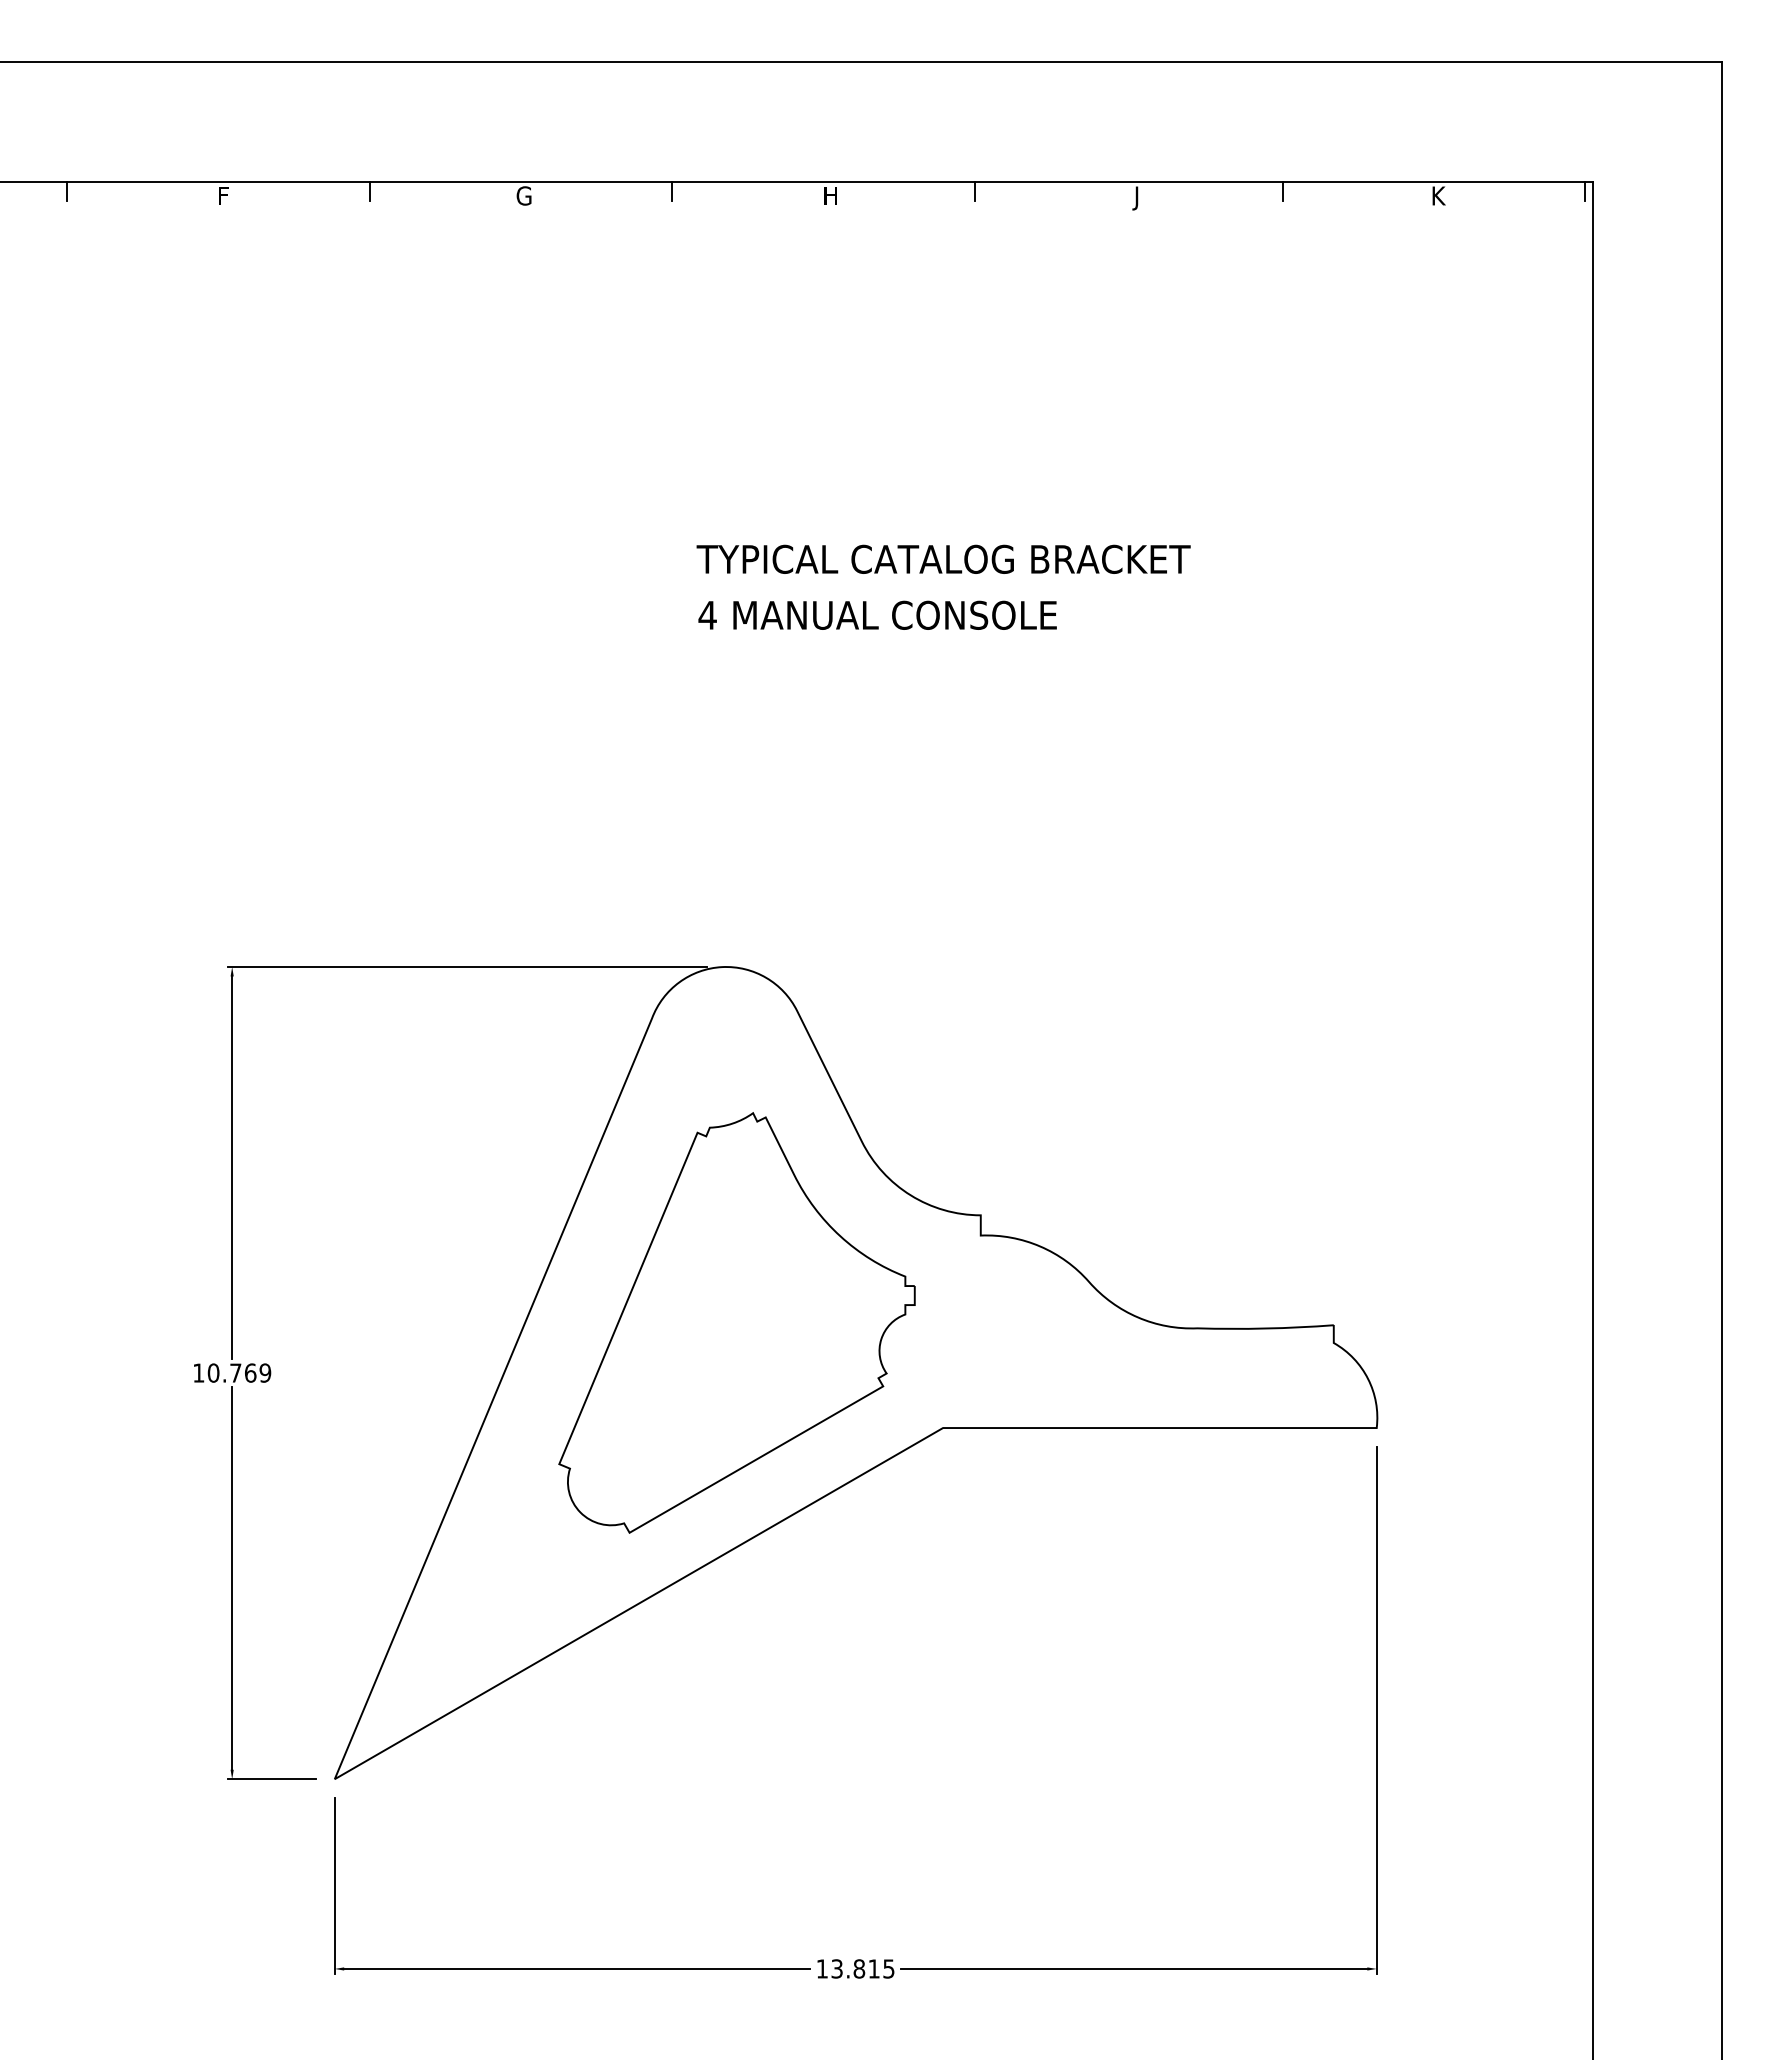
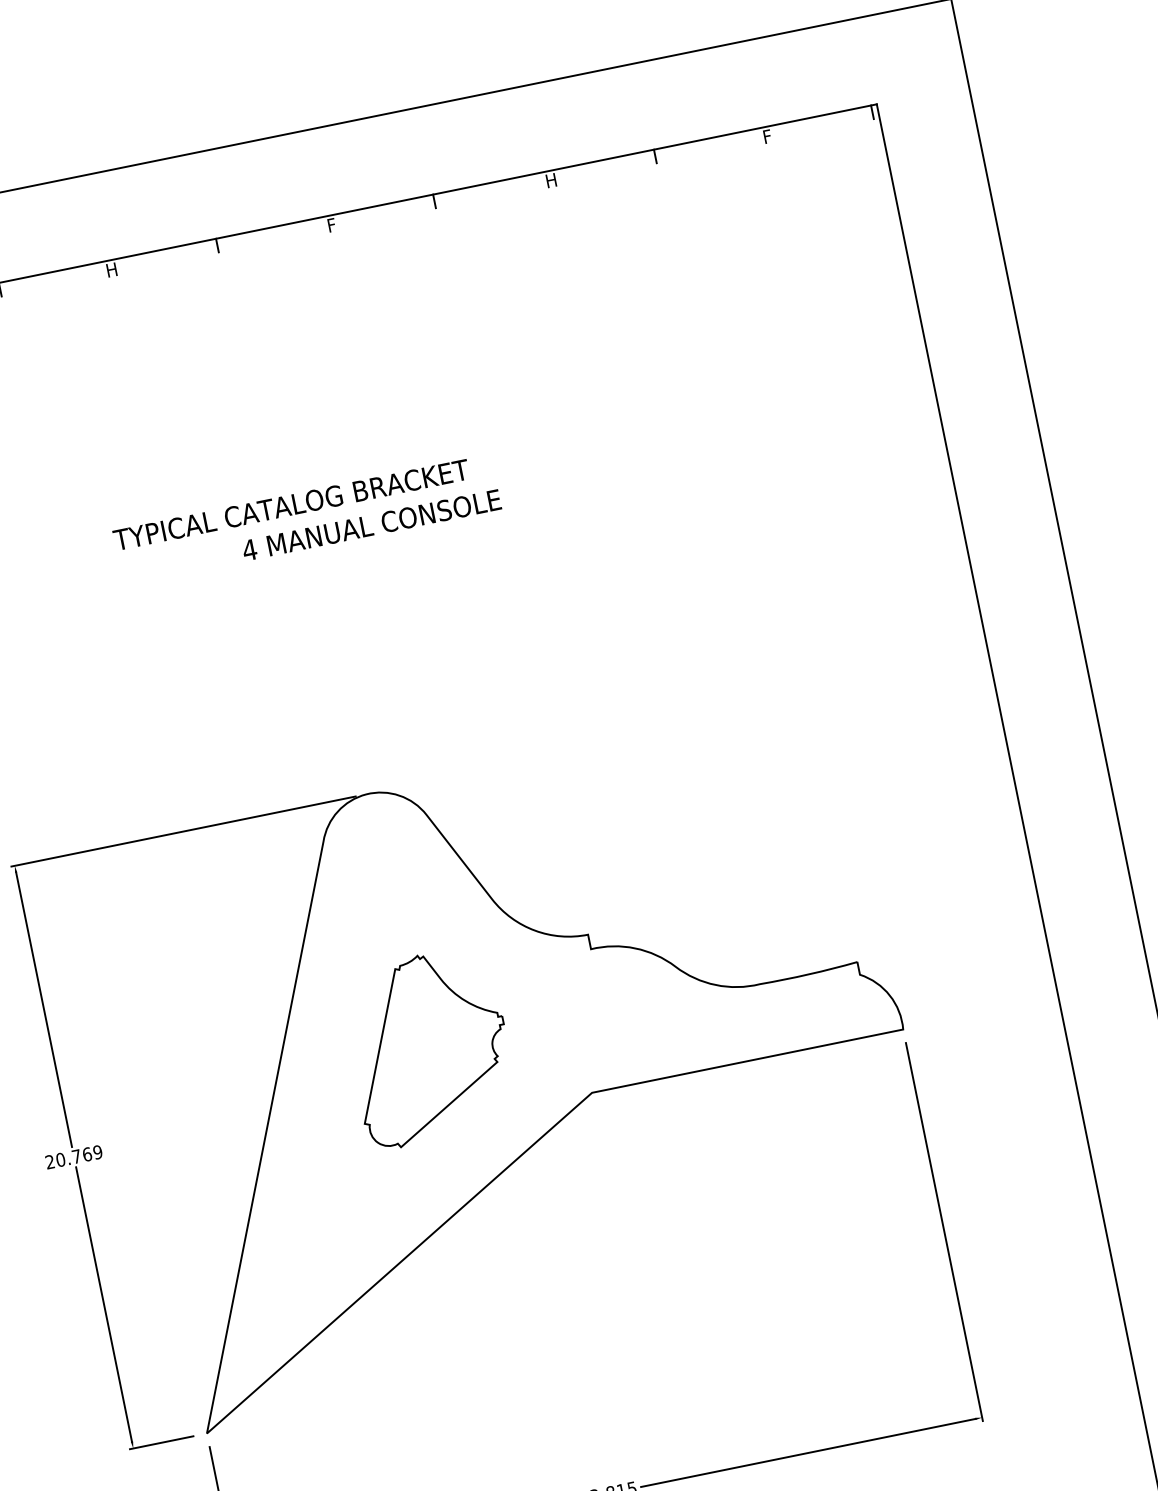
text: (523, 195) -> (111, 269), G -> H
text: (830, 195) -> (331, 225), H -> F
text: (1438, 195) -> (767, 136), K -> F
text: (1136, 198) -> (551, 182), J -> H
text: (943, 558) -> (291, 504), moved
text: (877, 614) -> (371, 524), moved
part: (736, 1322) -> (428, 1047), size x0.6
text: (198, 1372) -> (49, 1161), 10.769 -> 20.769

